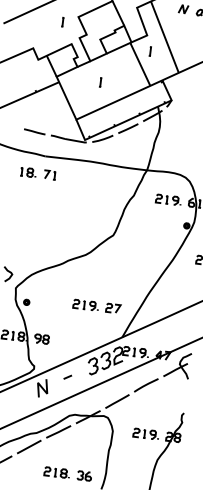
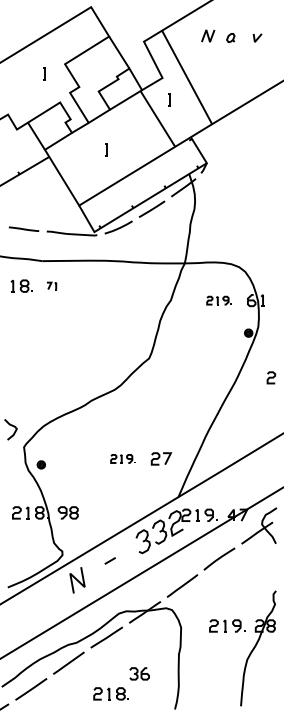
part: (49, 174) -> (51, 285), size x0.6
part: (168, 199) -> (218, 300), size x0.7
part: (85, 304) -> (122, 458), size x0.7
part: (84, 475) -> (139, 673), moved

